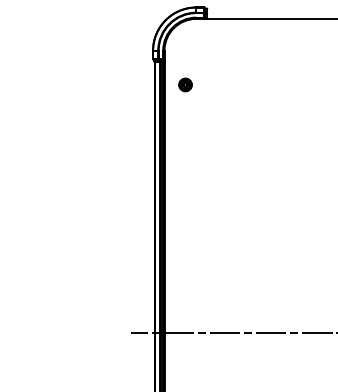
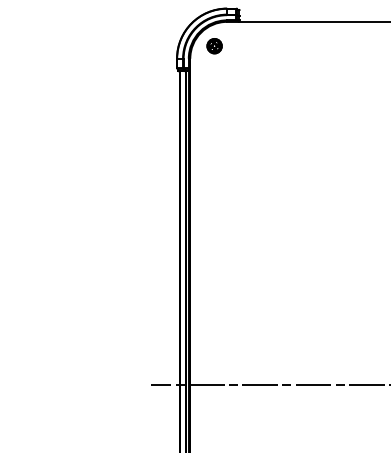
part: (185, 84) -> (214, 45), moved

